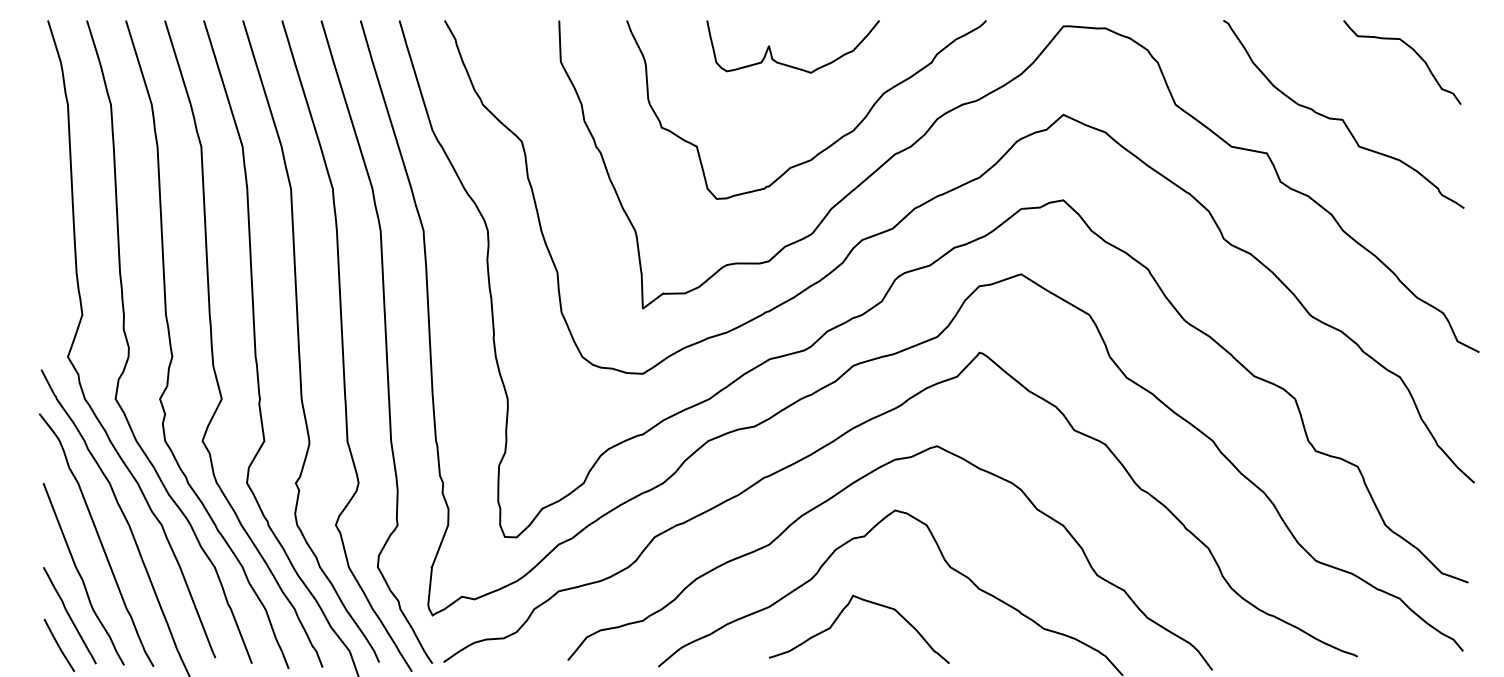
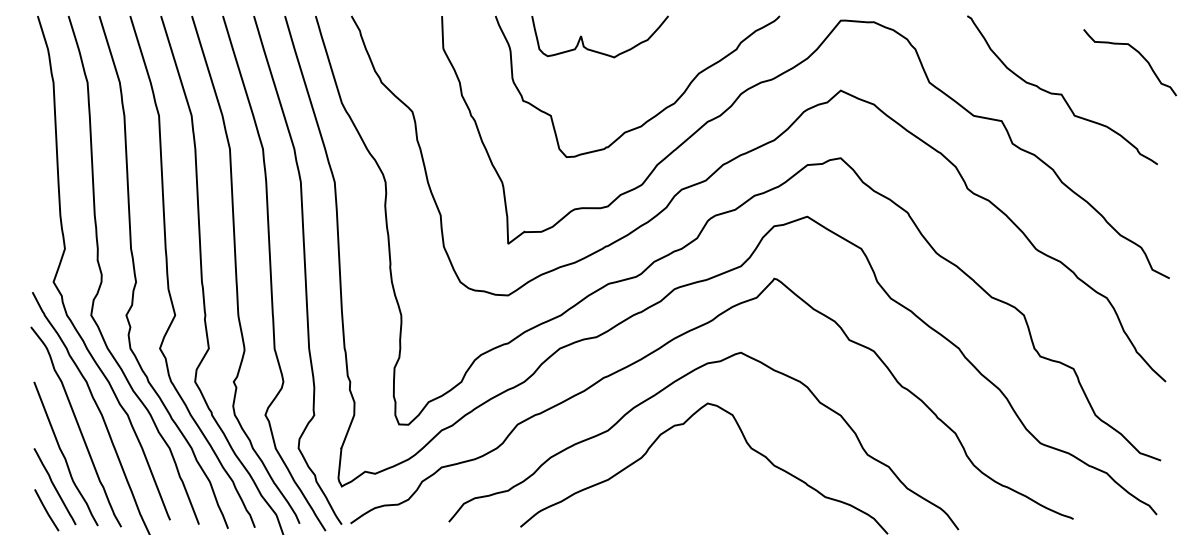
curve: (1413, 51) -> (1138, 53), moved
curve: (787, 64) -> (595, 50), moved
curve: (840, 615) -> (664, 486), removed

